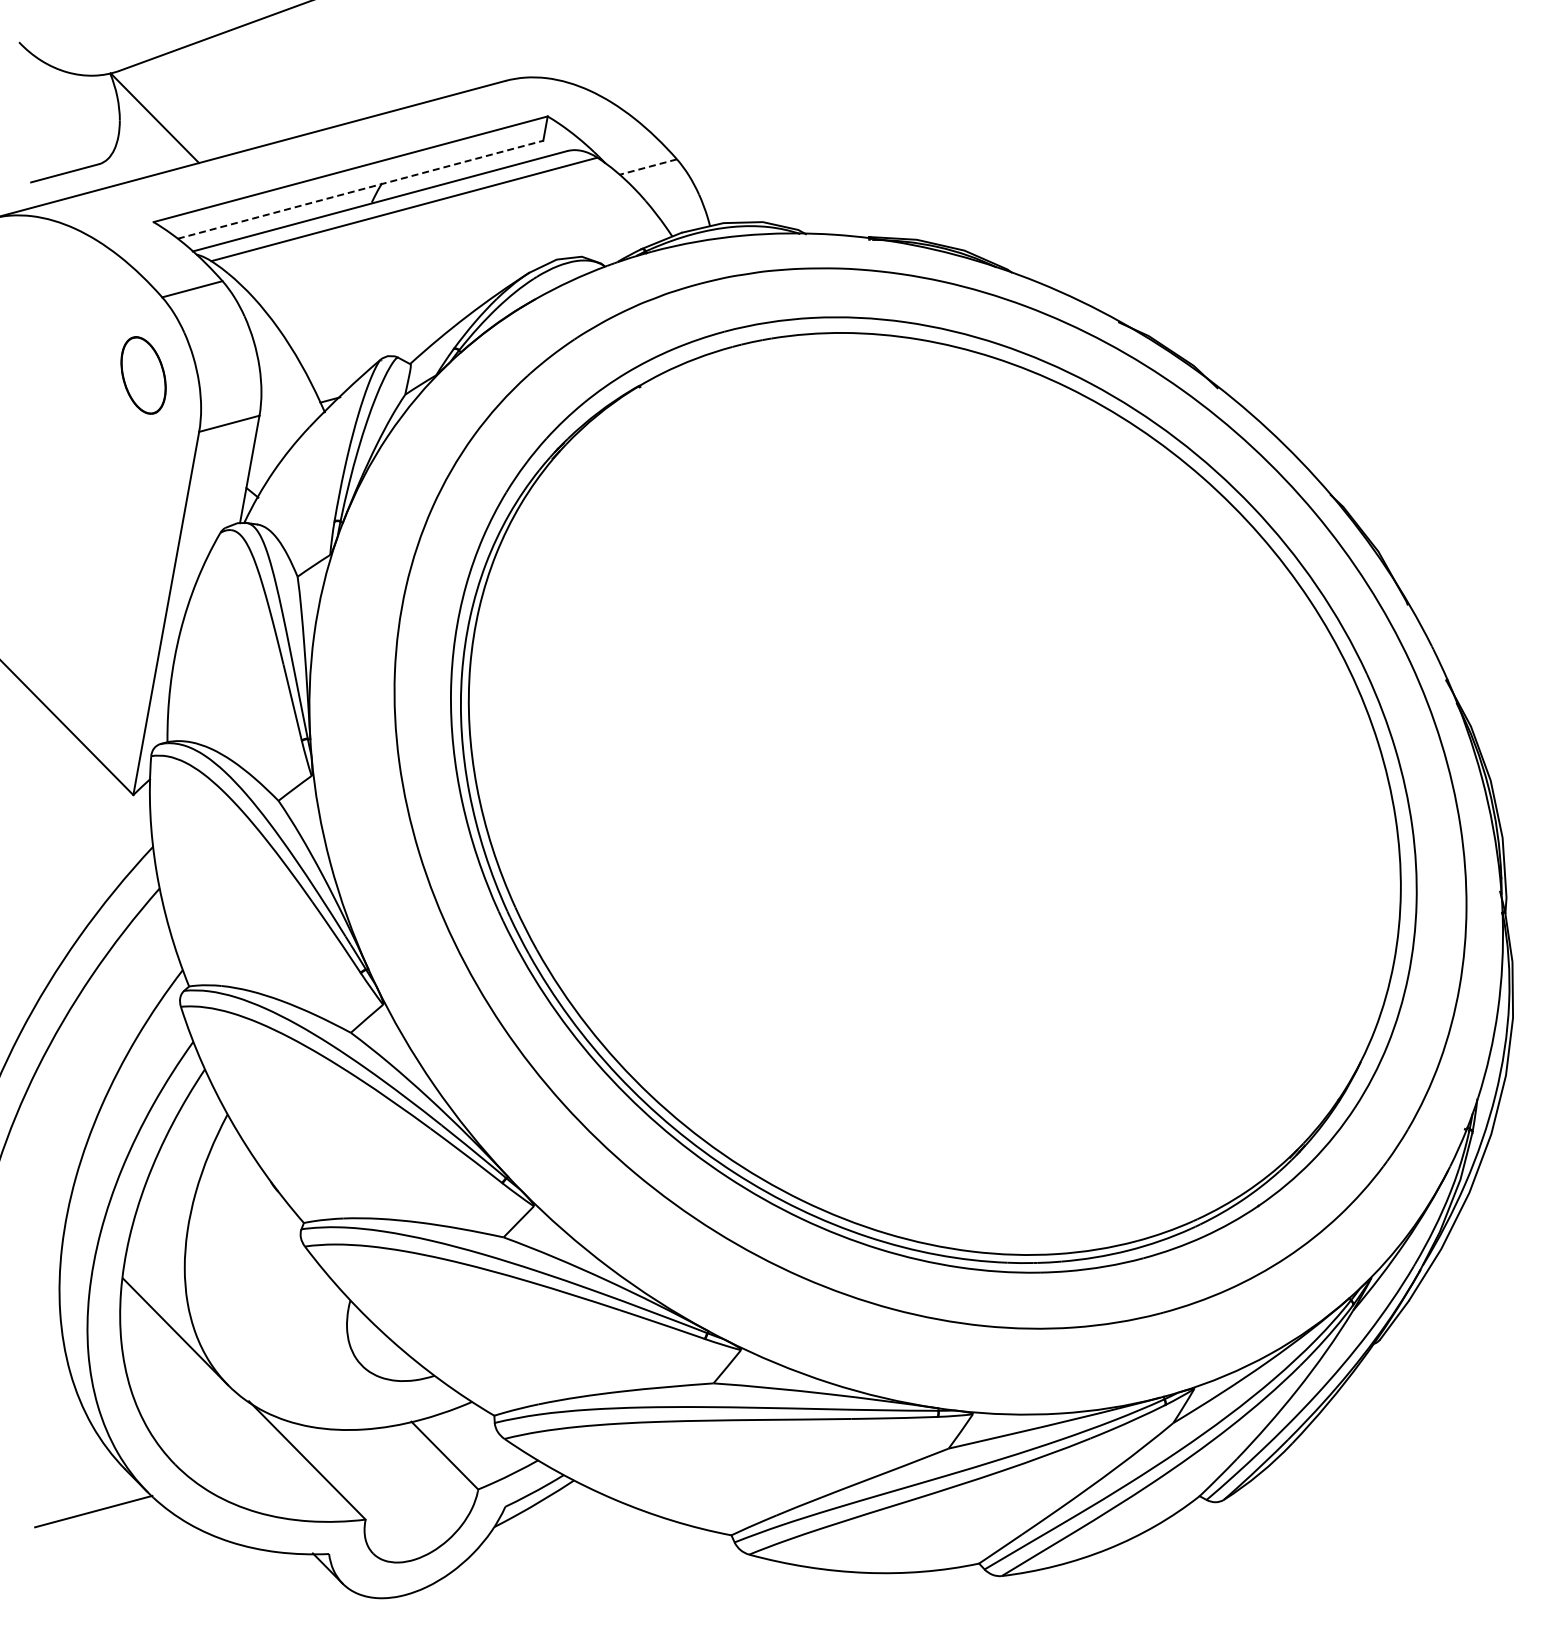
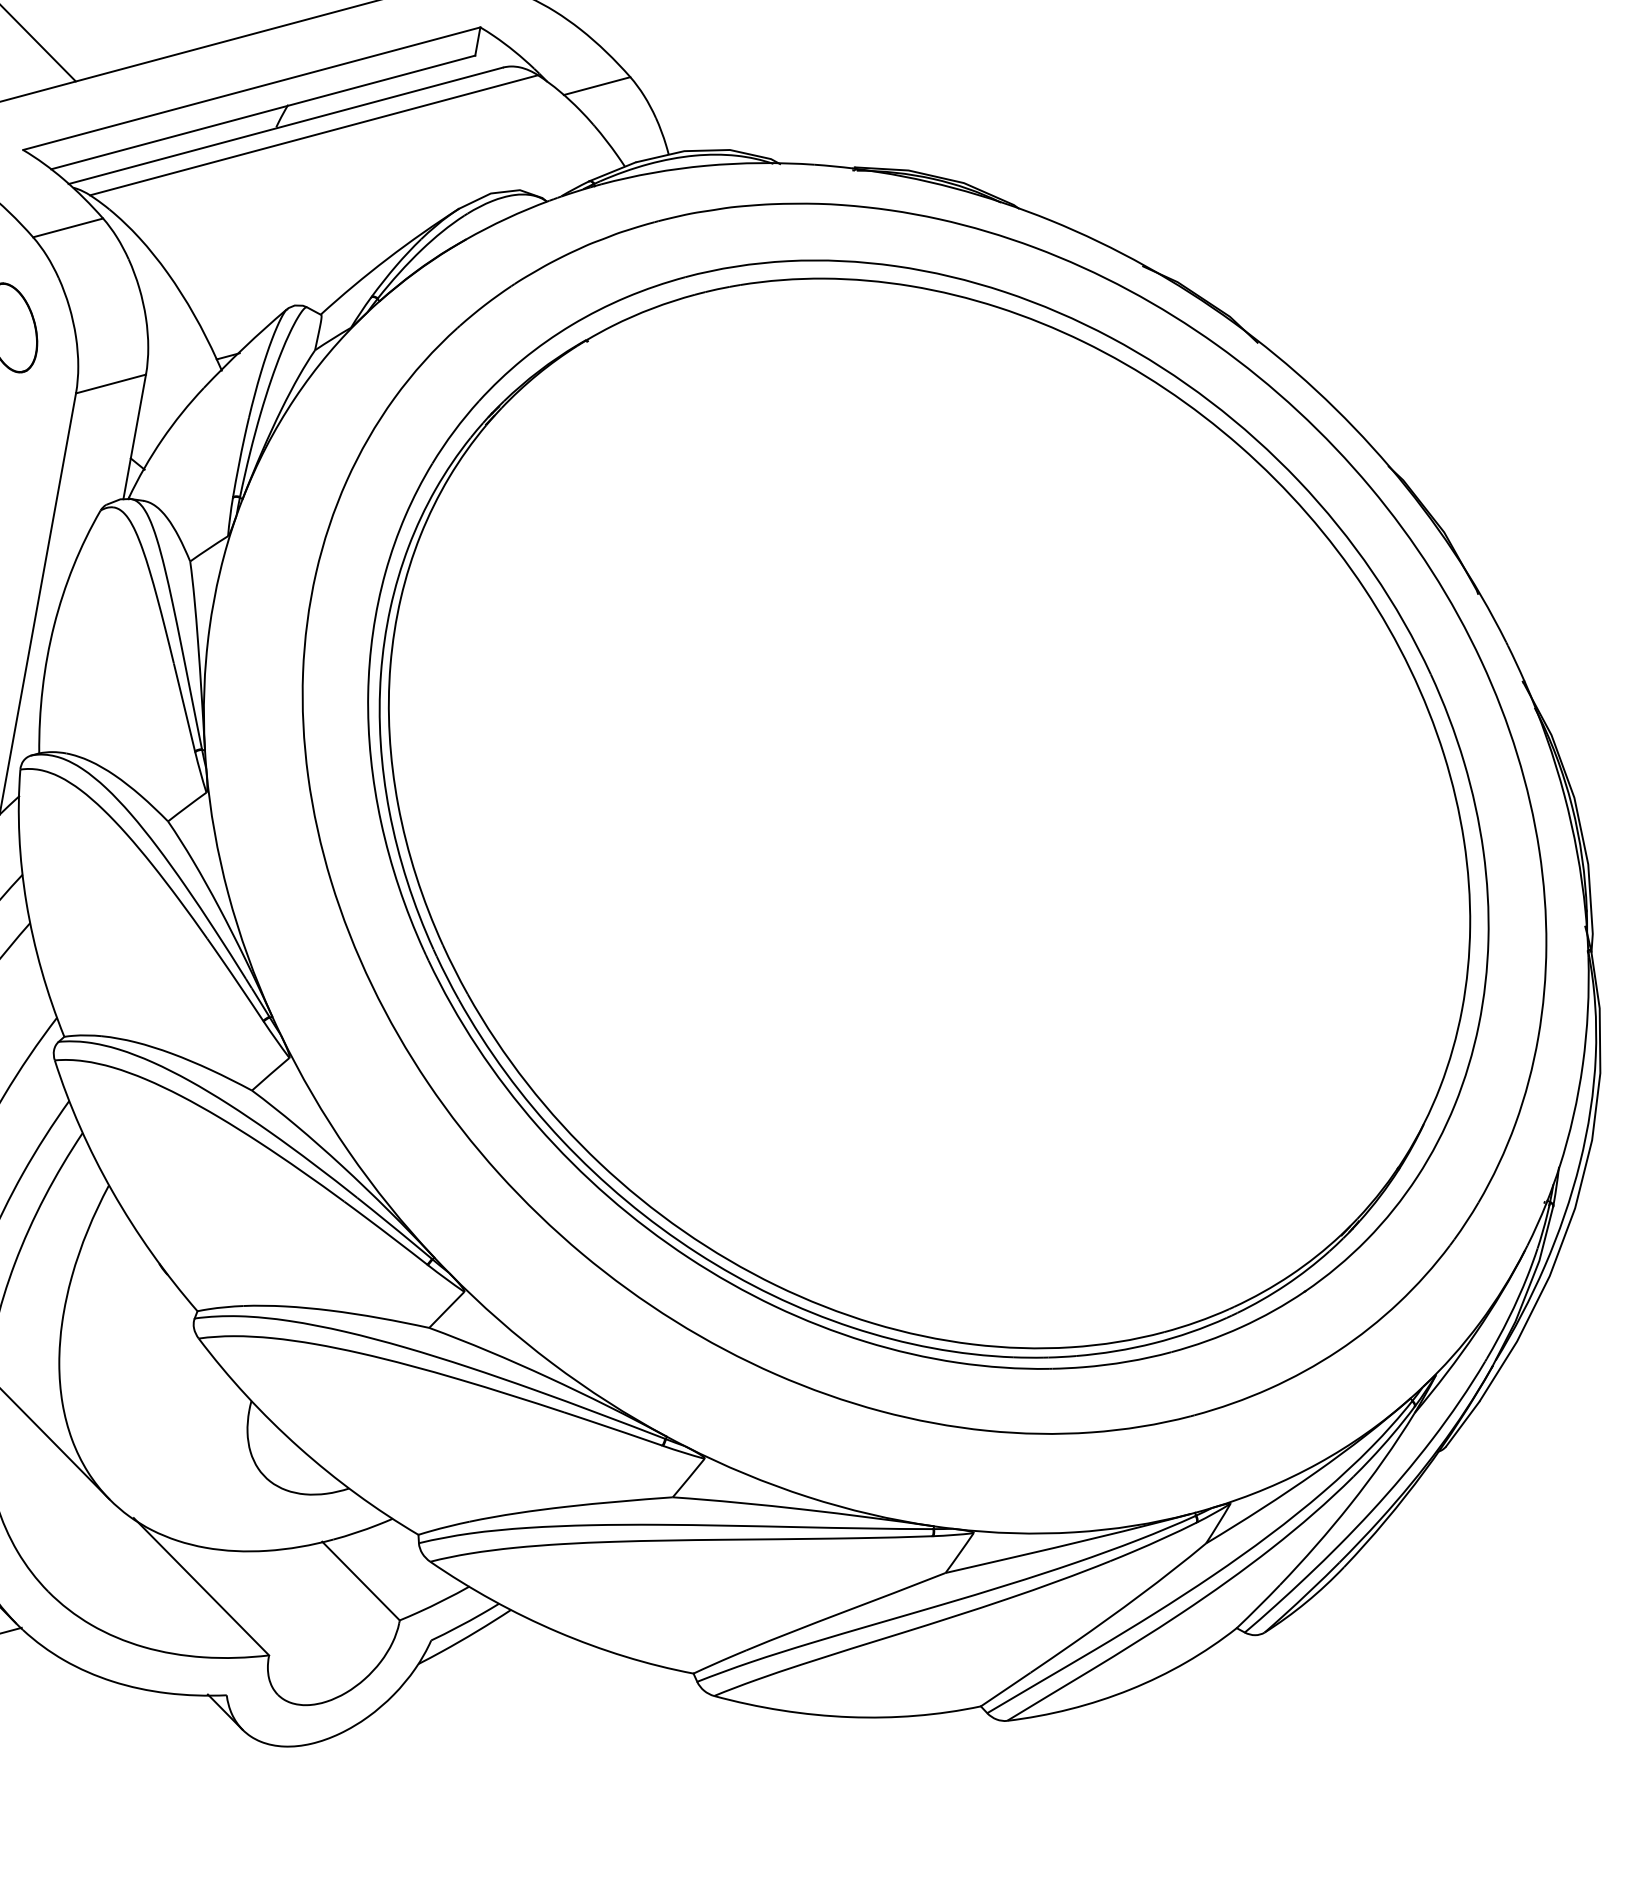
line: (648, 167) -> (597, 86), dashed -> solid
line: (361, 189) -> (264, 112), dashed -> solid

